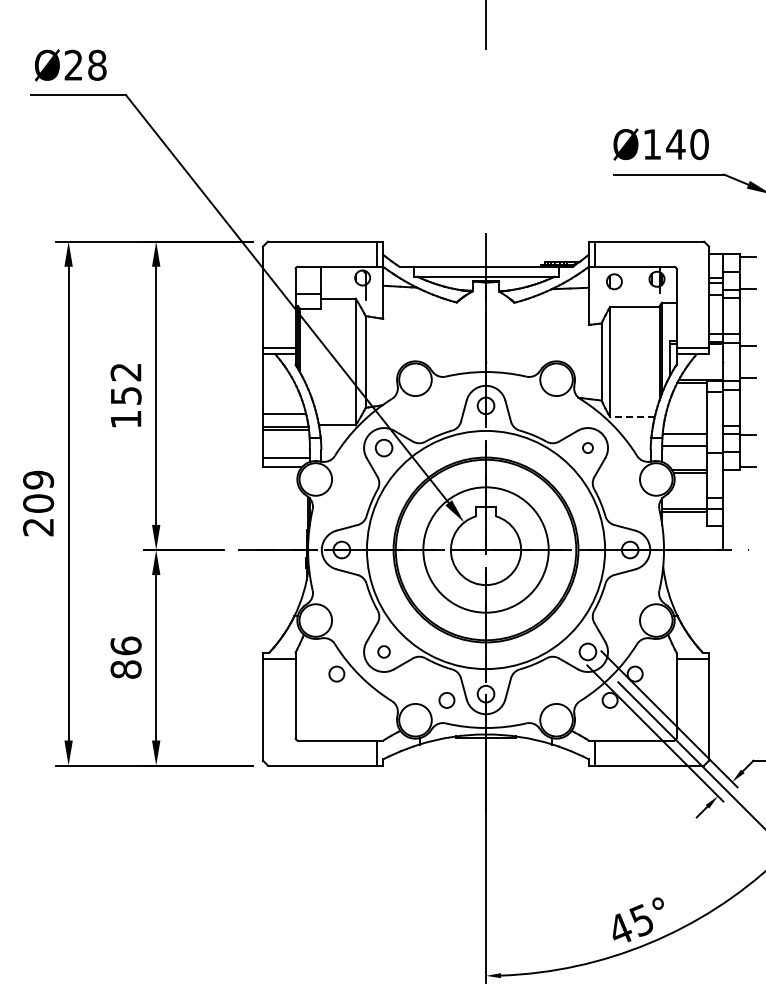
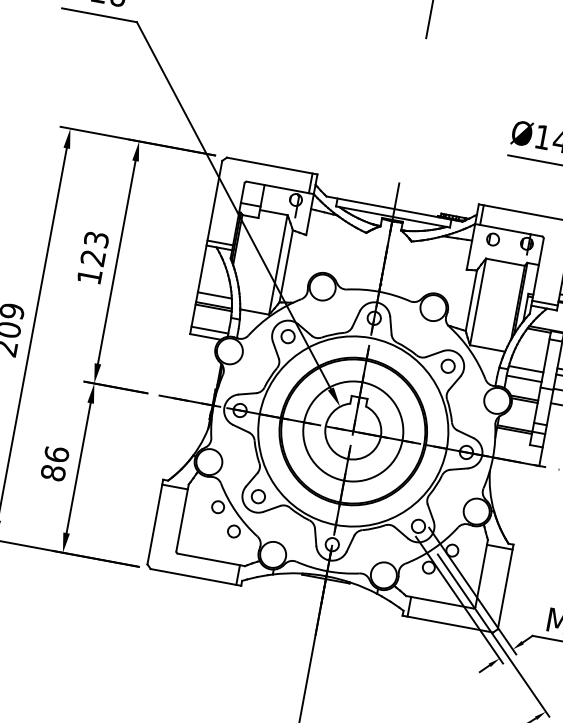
text: (125, 383) -> (94, 248), 152 -> 123
line: (631, 417) -> (486, 348), dashed -> solid
circle: (587, 447) -> (447, 365), size x1.67
circle: (383, 651) -> (258, 496), size x1.43
circle: (446, 700) -> (233, 531), moved

